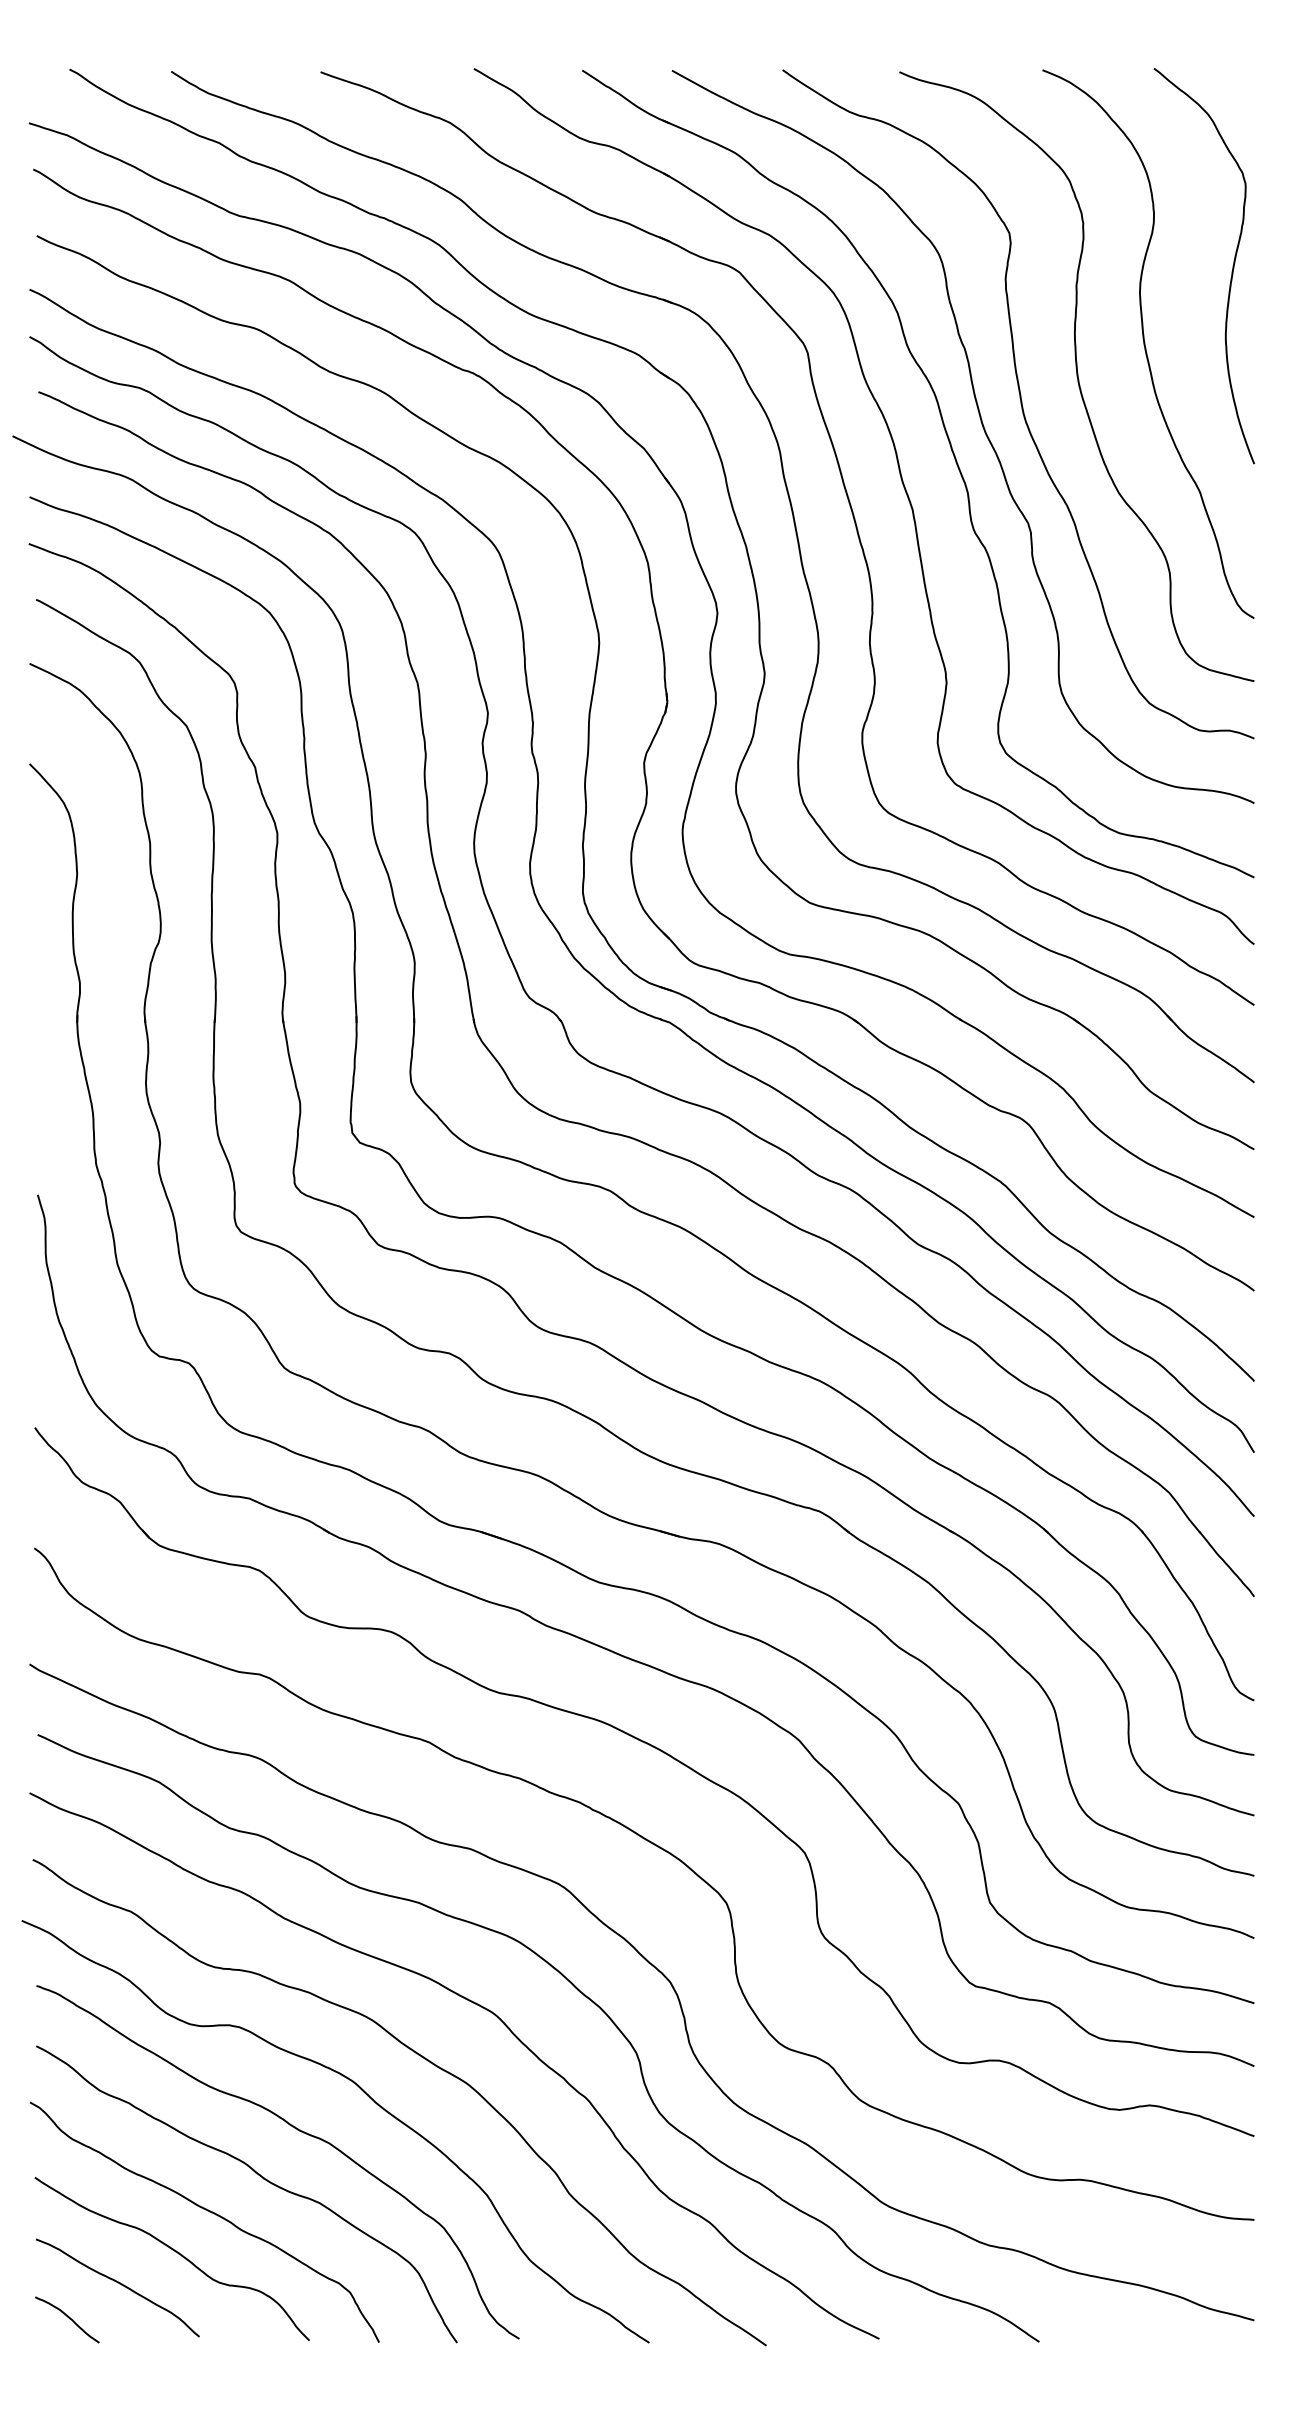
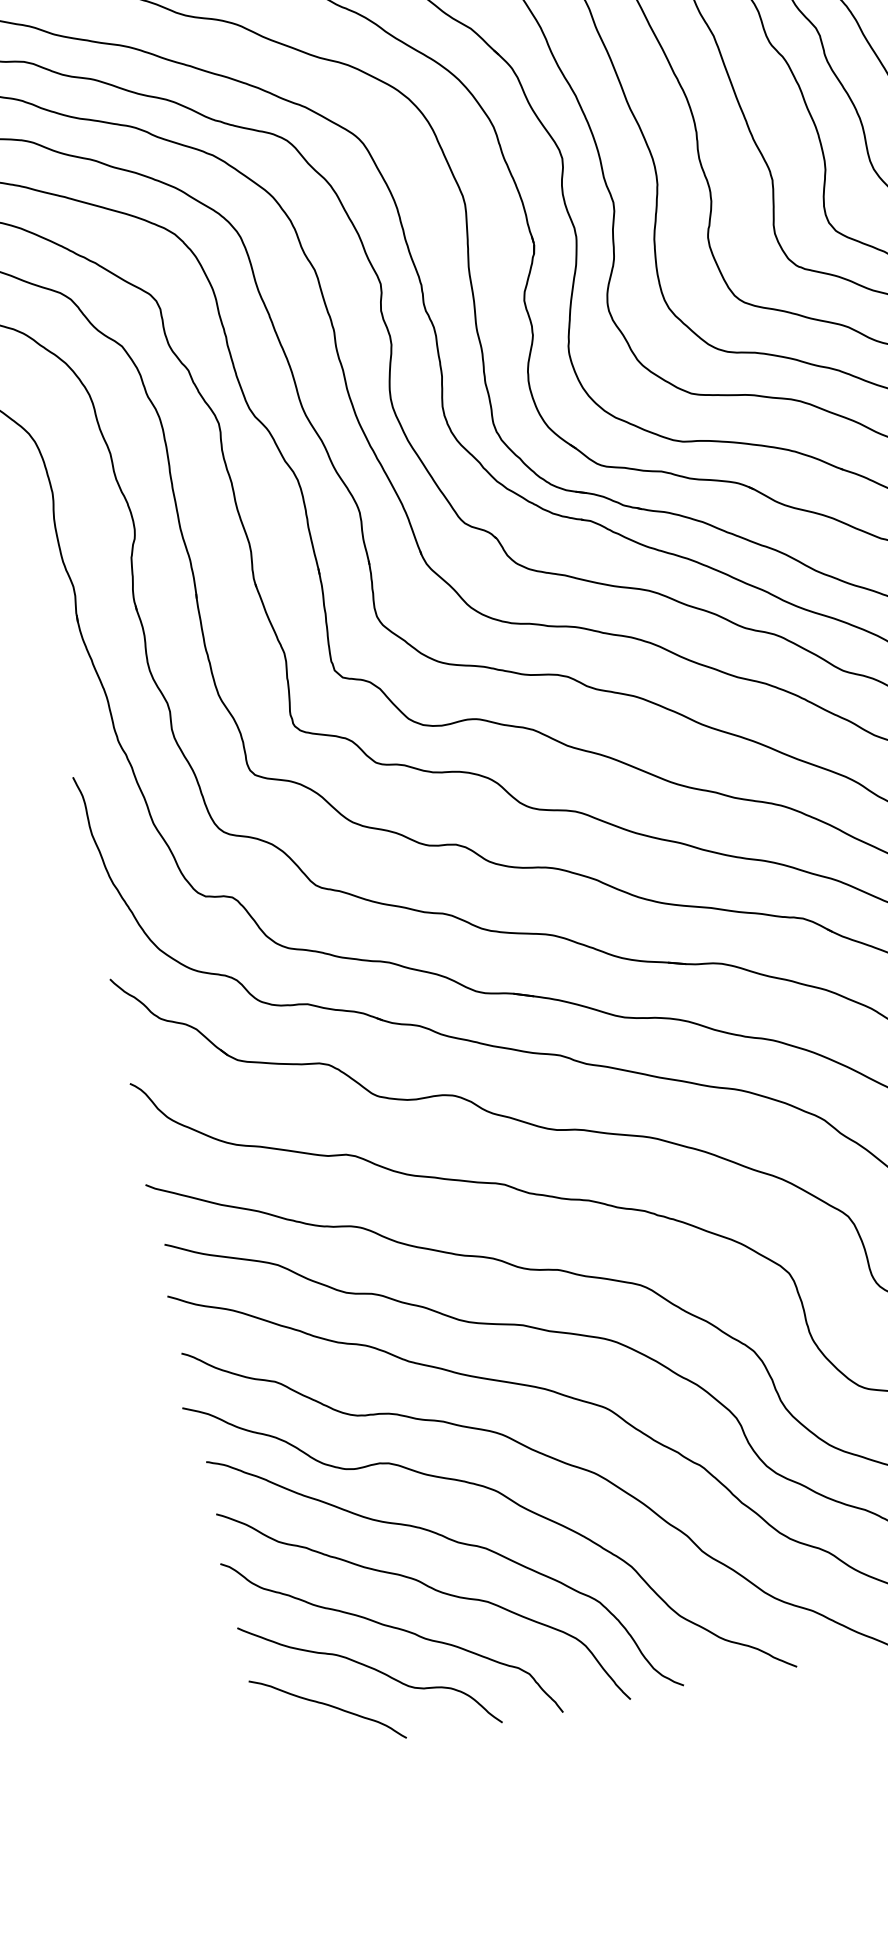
curve: (68, 2318) -> (290, 1744), removed

